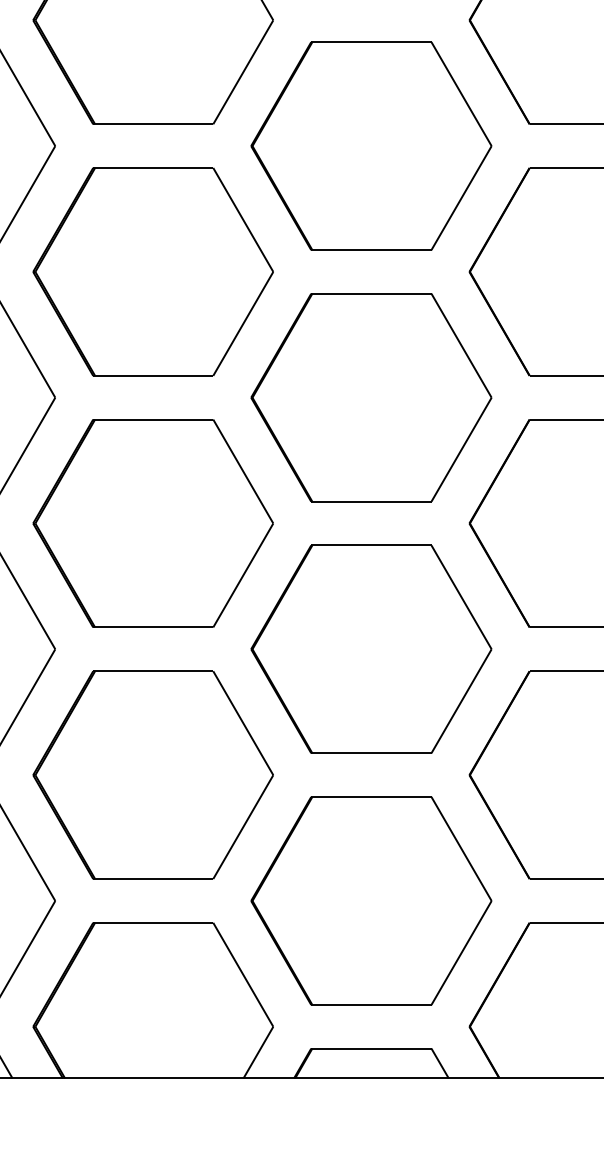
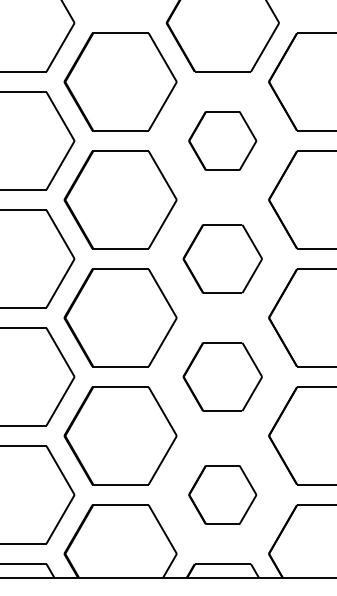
part: (370, 145) -> (222, 140), size x0.6
part: (370, 396) -> (222, 258), size x0.7
part: (370, 648) -> (222, 376), size x0.7
part: (370, 900) -> (222, 494), size x0.6

